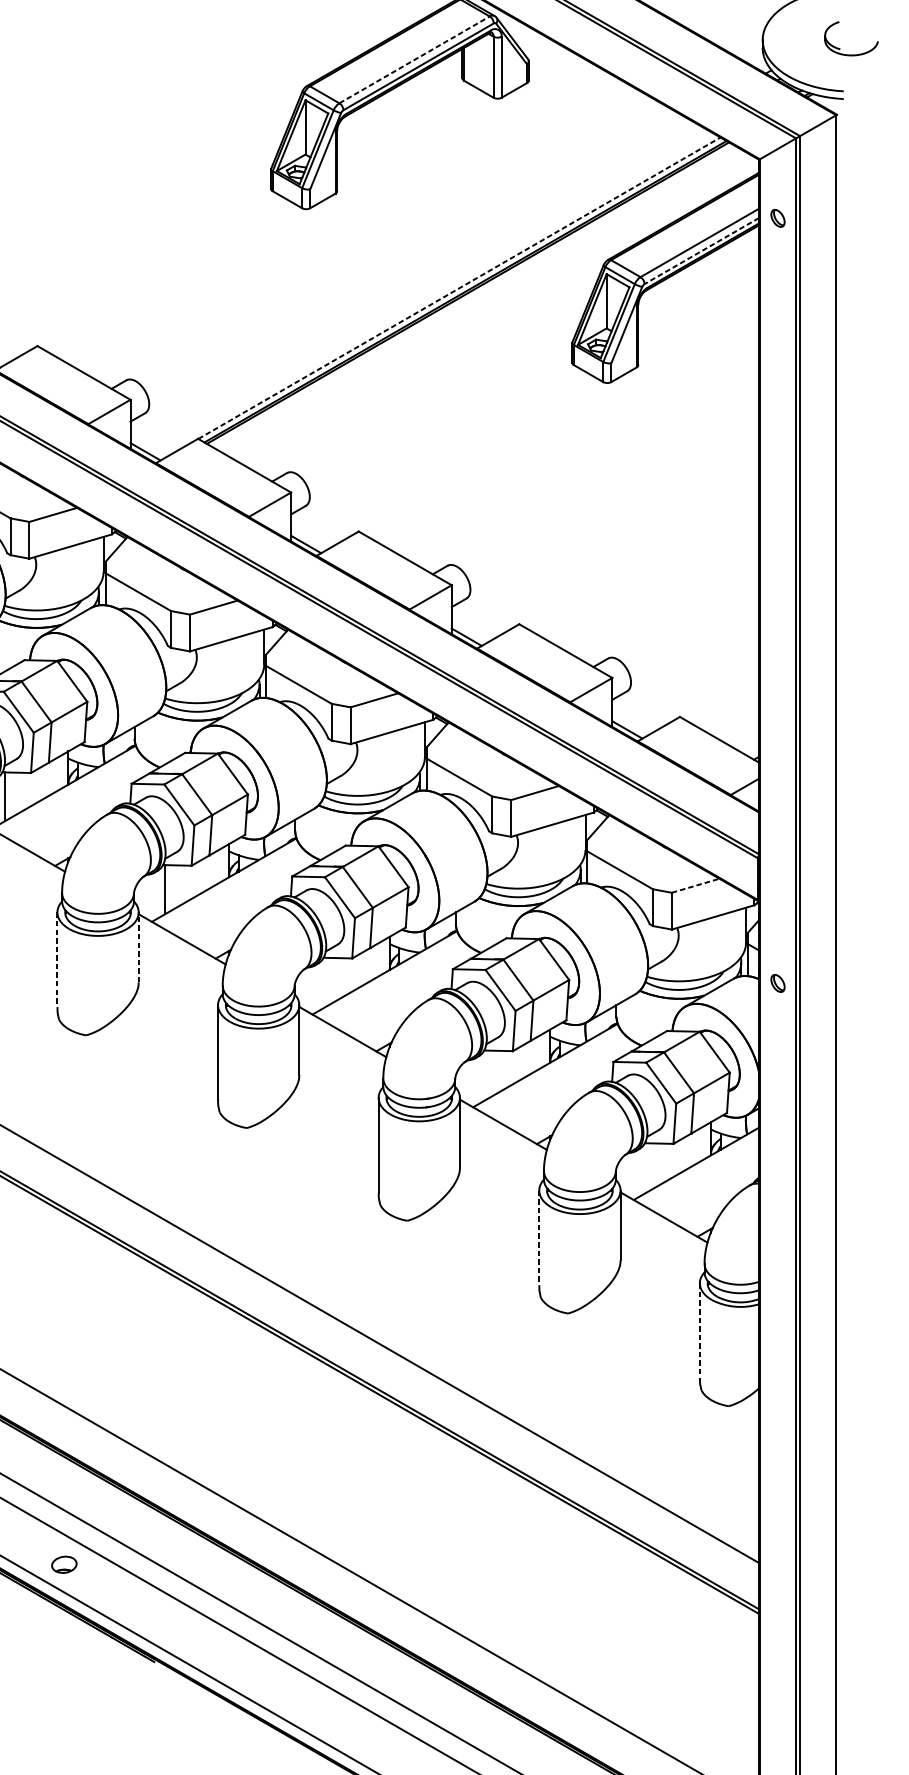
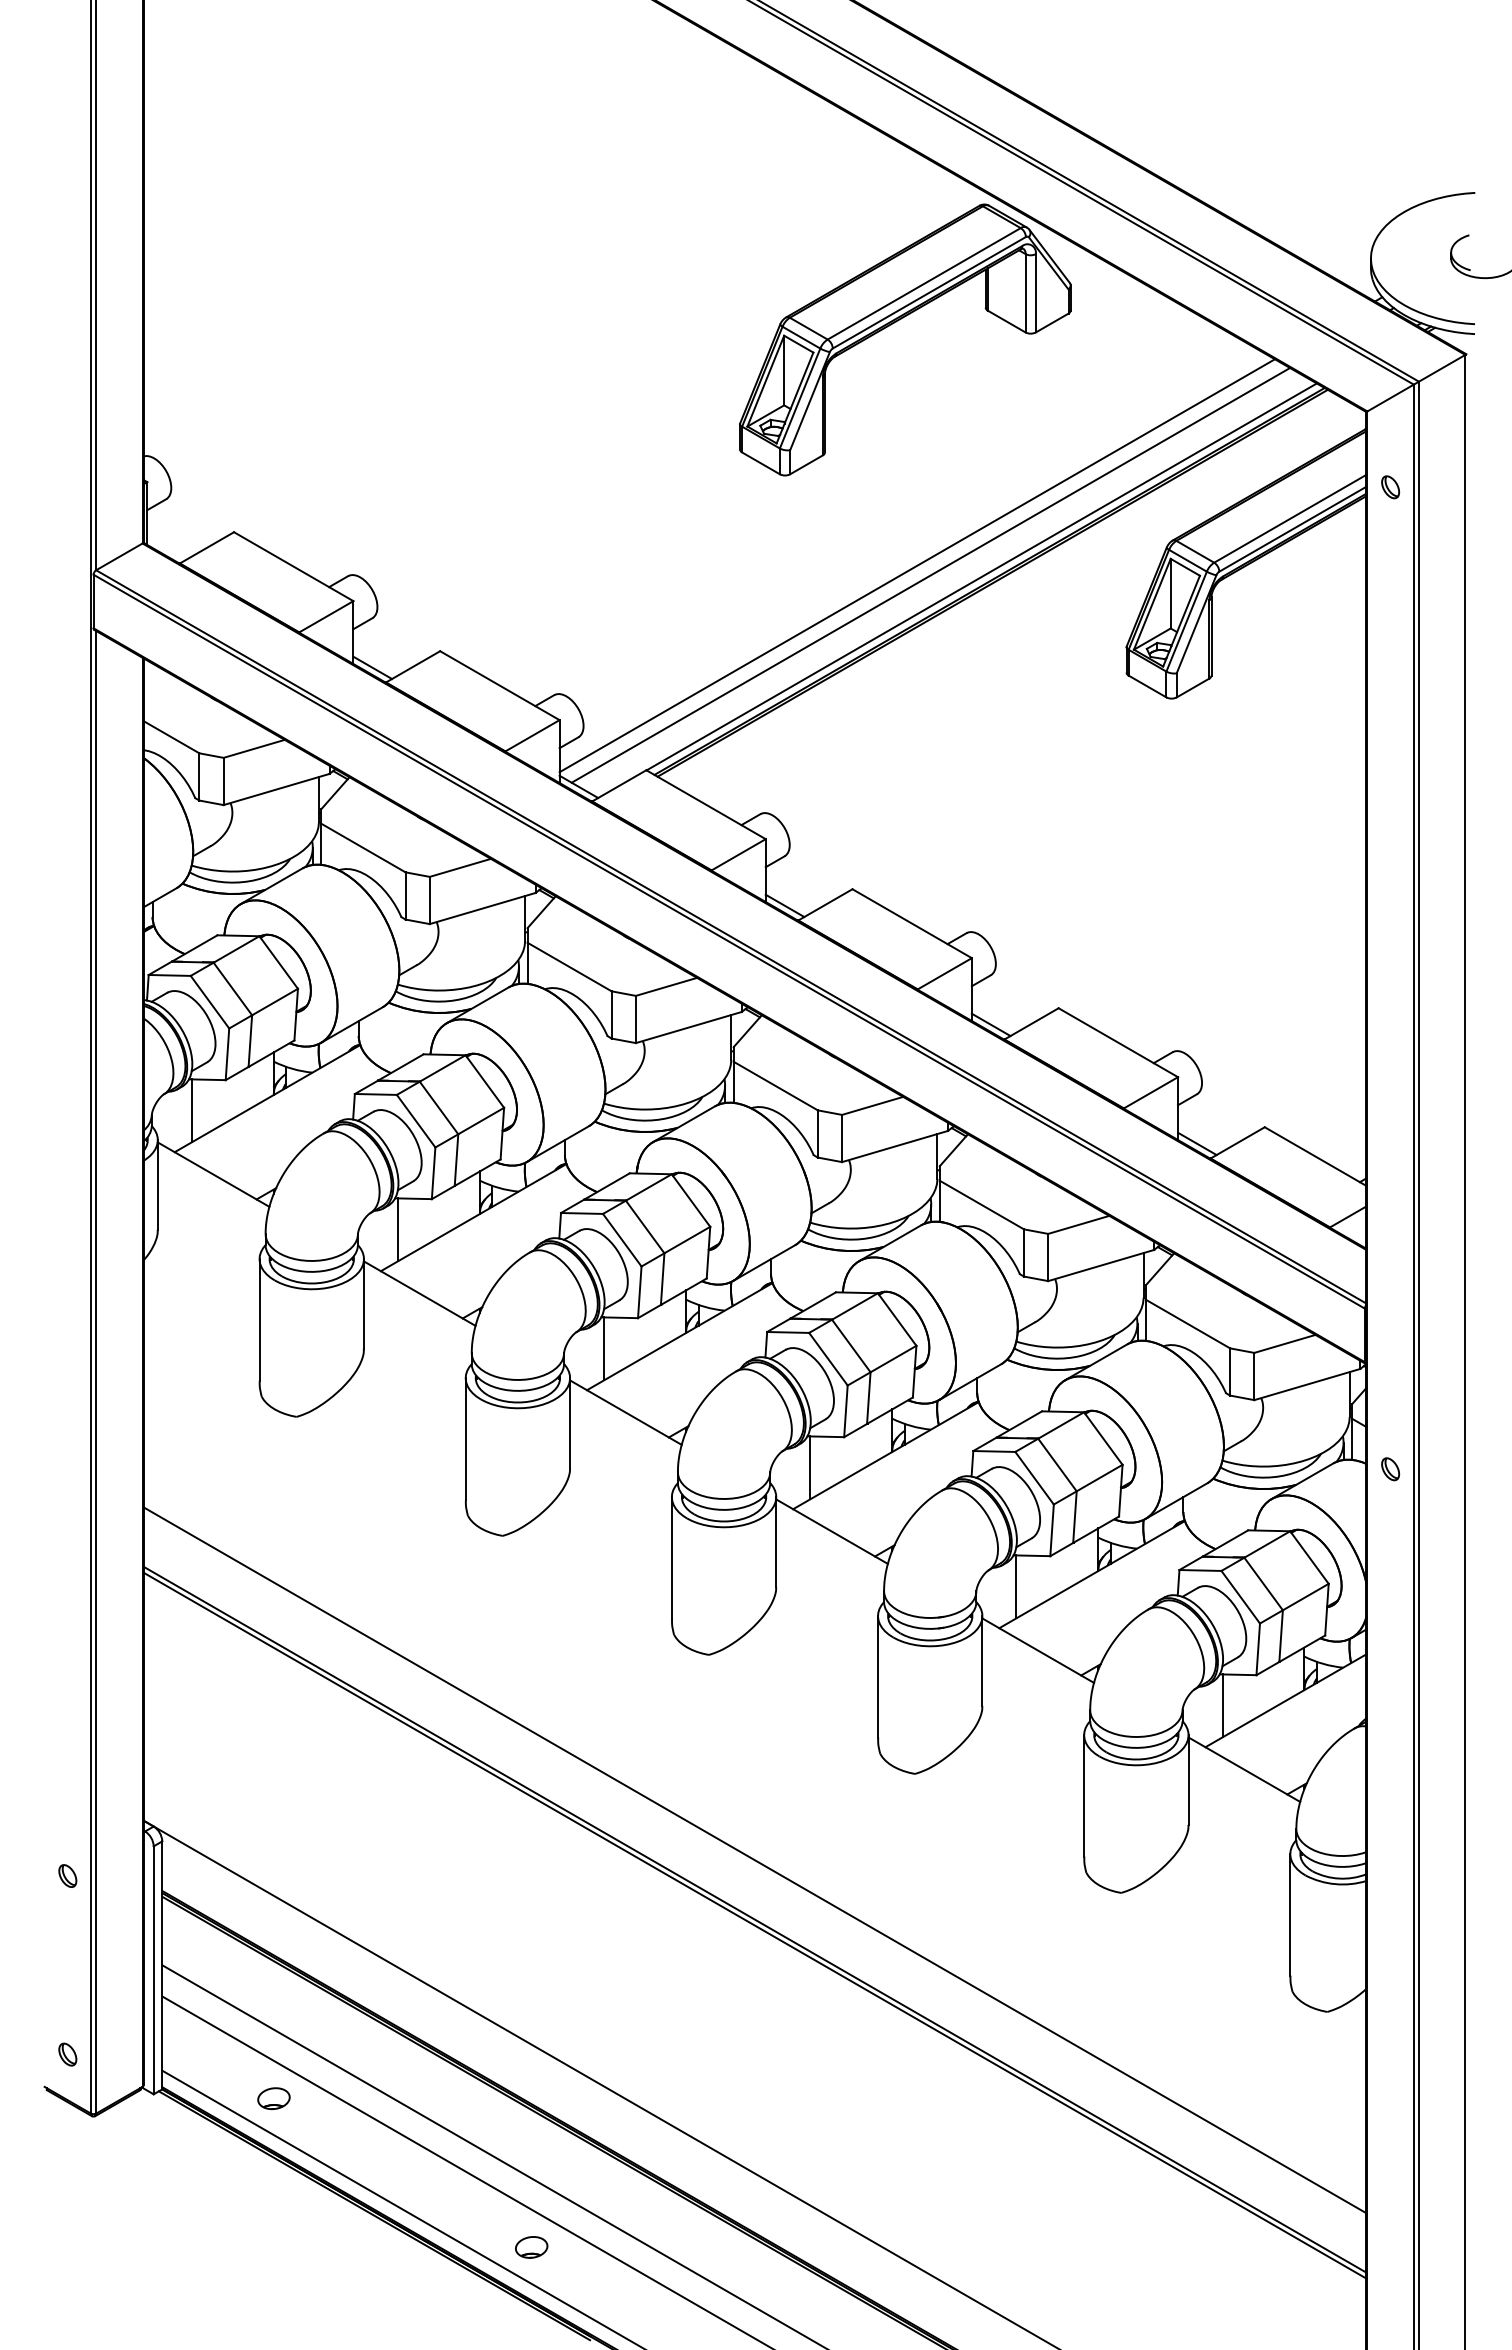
line: (414, 59) -> (924, 283), dashed -> solid
line: (701, 251) -> (1292, 529), dashed -> solid
line: (408, 279) -> (916, 565), added
line: (419, 287) -> (930, 575), added
line: (459, 287) -> (981, 576), dashed -> solid
line: (695, 885) -> (1284, 1343), dashed -> solid
line: (139, 947) -> (570, 1422), dashed -> solid
line: (57, 959) -> (465, 1438), dashed -> solid
line: (326, 982) -> (810, 1467), added
line: (486, 1074) -> (1016, 1586), added
line: (647, 1167) -> (1222, 1705), added
line: (539, 1237) -> (1084, 1795), dashed -> solid
line: (699, 1330) -> (1290, 1914), dashed -> solid
part: (64, 1564) -> (531, 2247), moved

